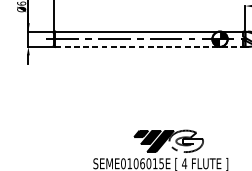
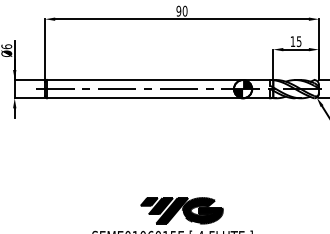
line: (149, 47) -> (158, 98), dashed -> solid
fill: (185, 141) -> (202, 210), added

